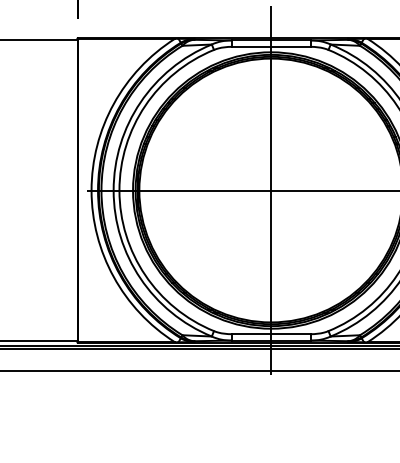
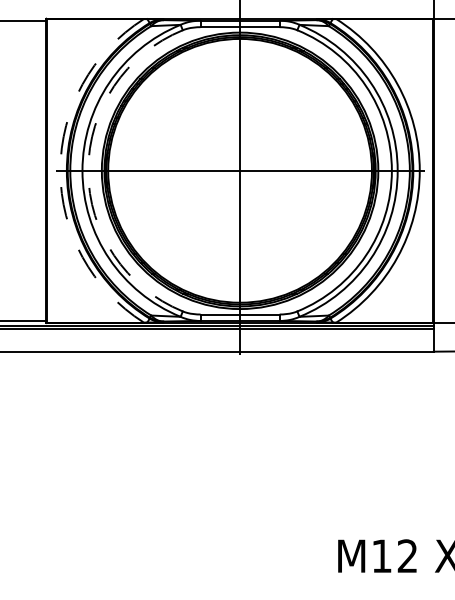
arc: (91, 190) -> (60, 170), solid -> dashed
arc: (119, 190) -> (88, 170), solid -> dashed

